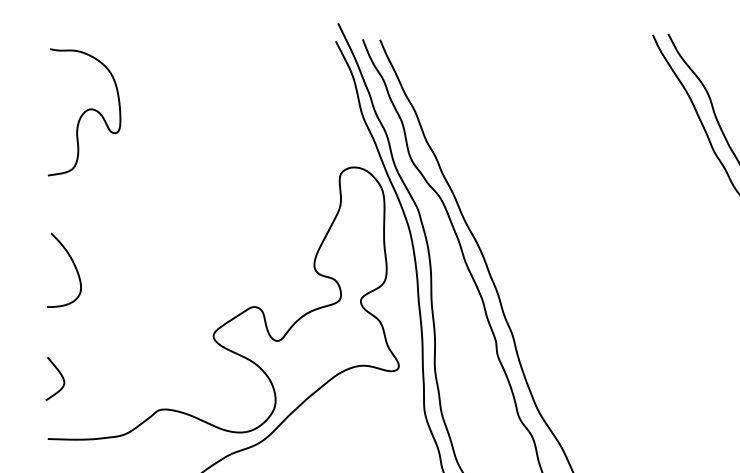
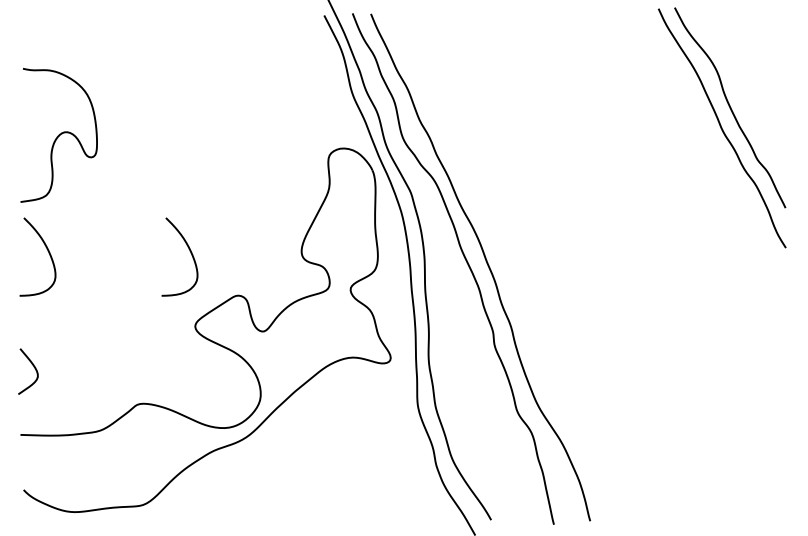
curve: (83, 112) -> (58, 135), moved
curve: (208, 265) -> (189, 251), added

